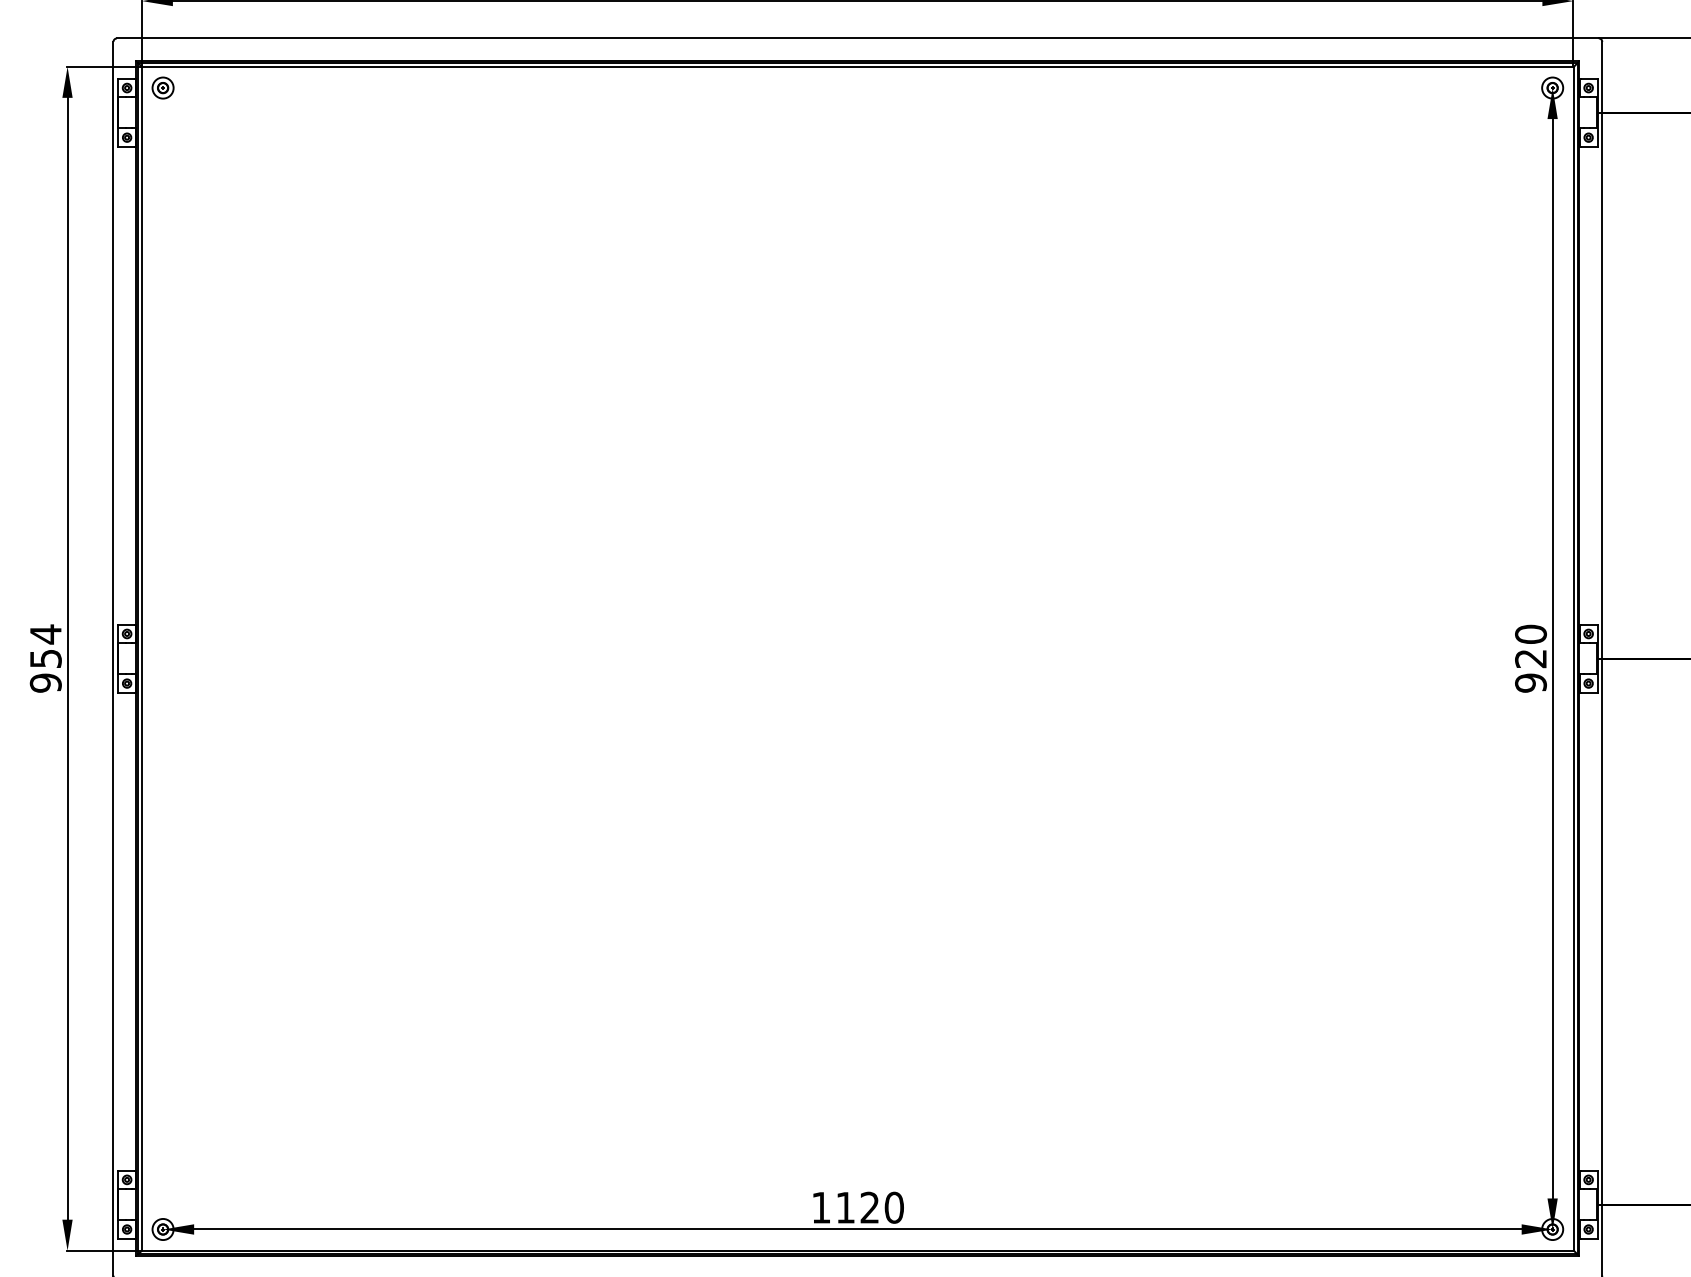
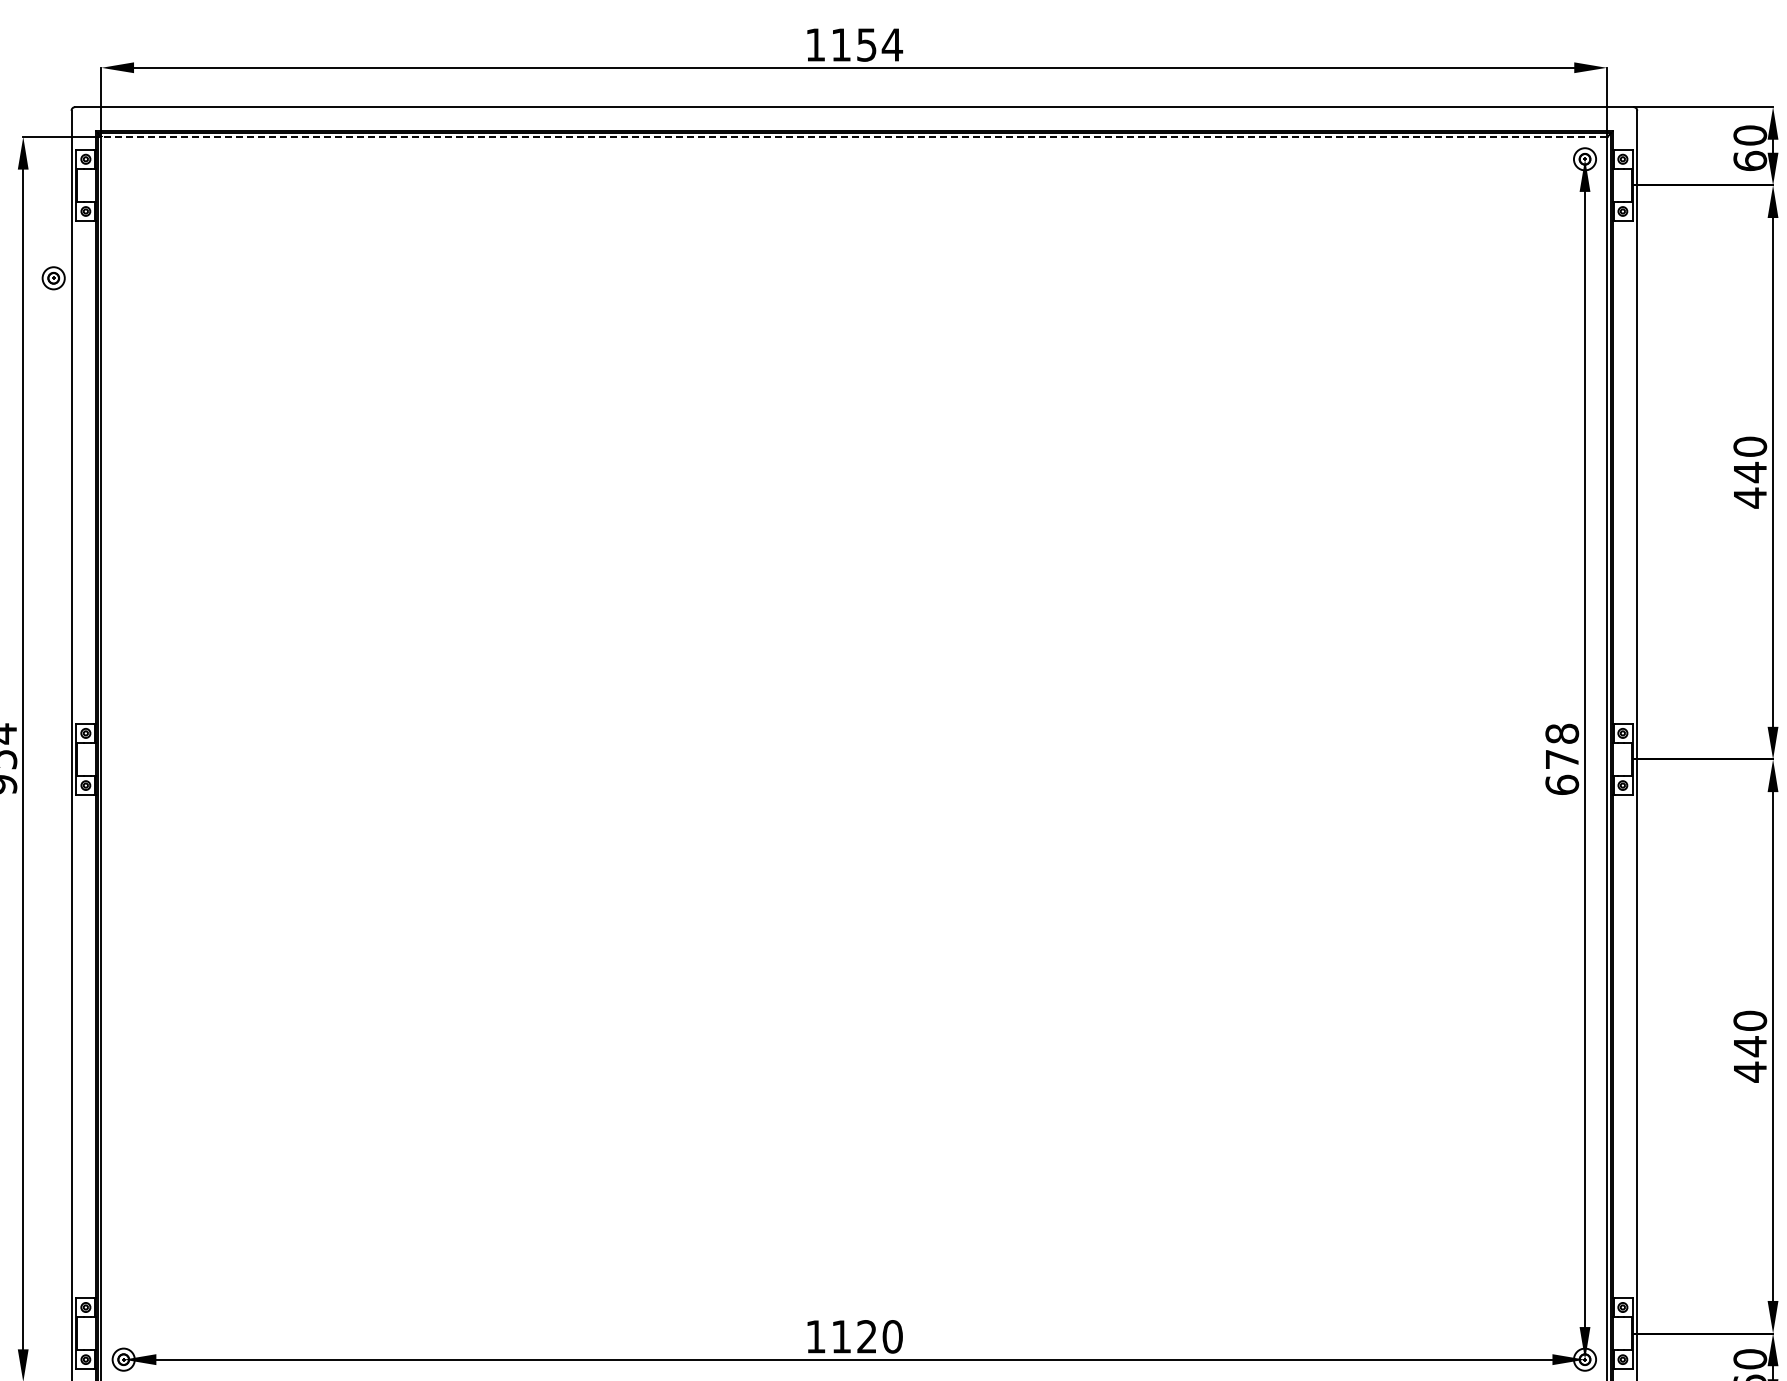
line: (857, 67) -> (854, 137), solid -> dashed
part: (162, 88) -> (53, 278), moved
text: (1531, 658) -> (1562, 759), 920 -> 678

